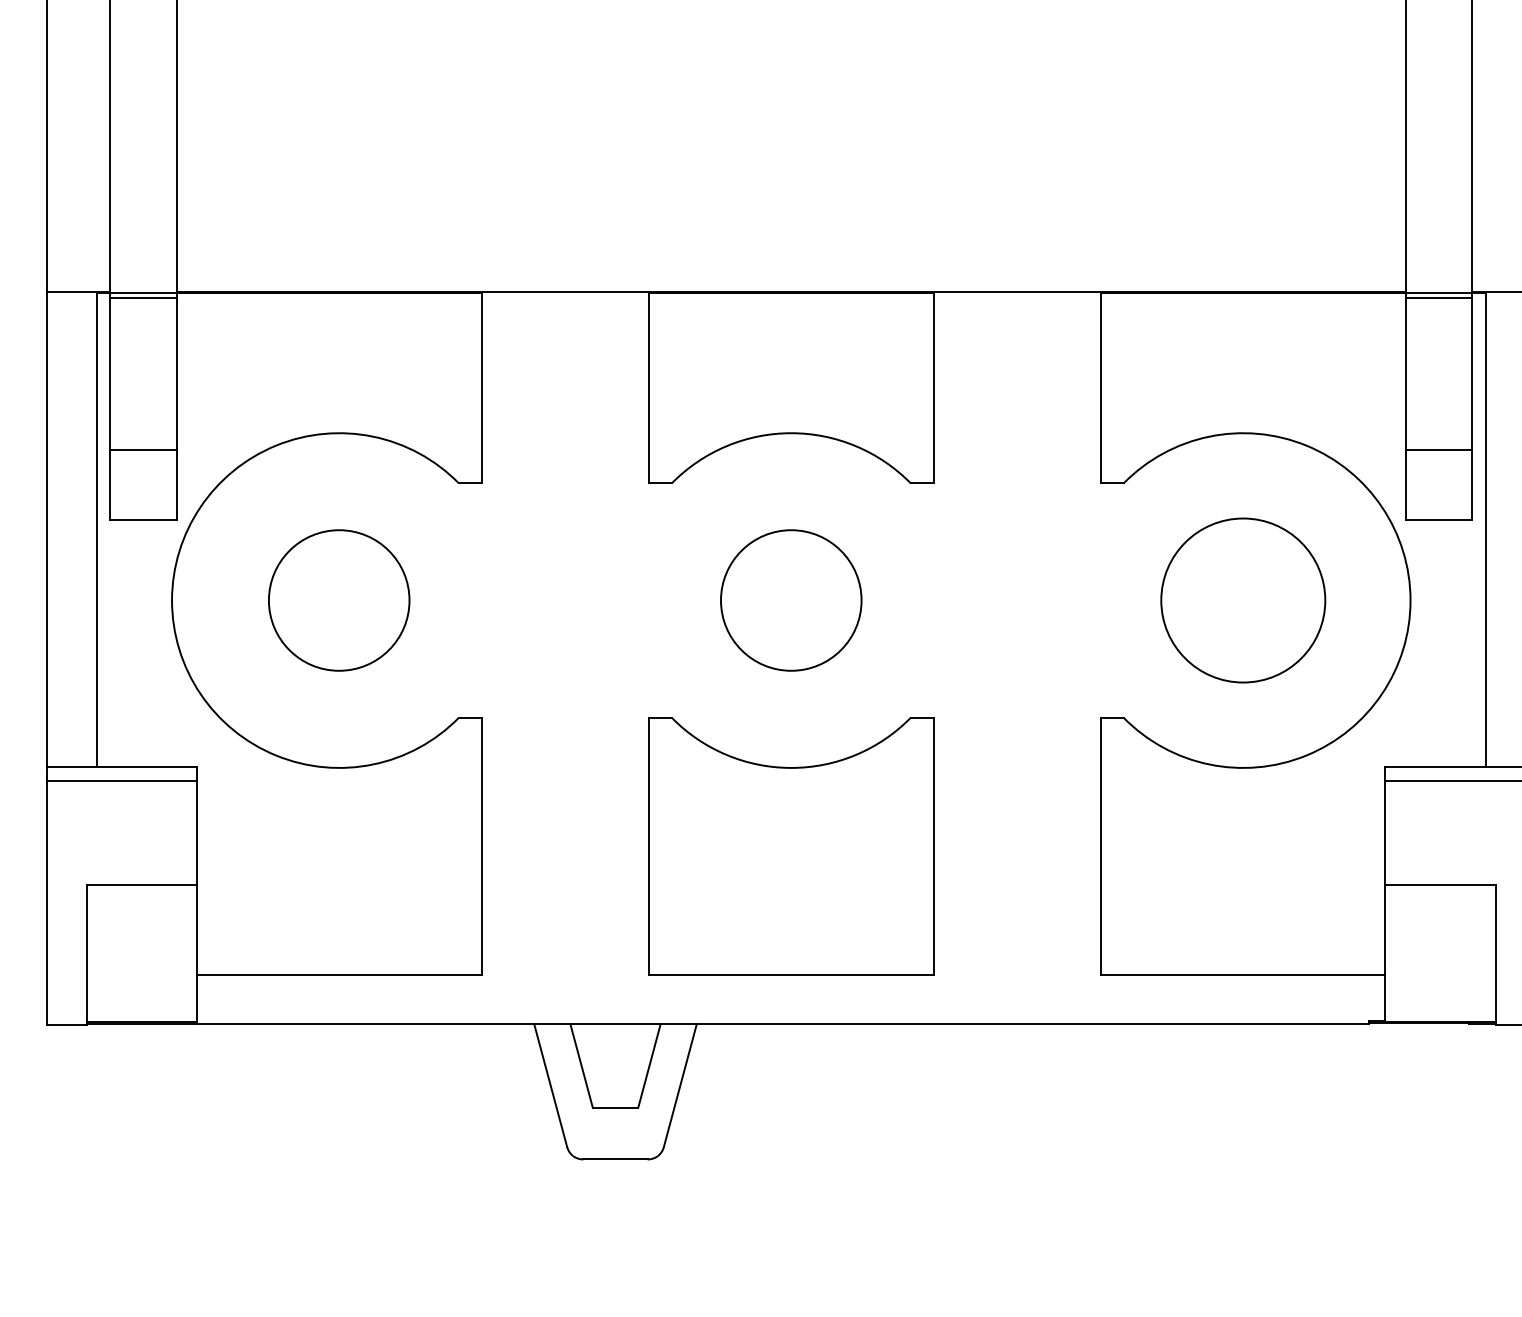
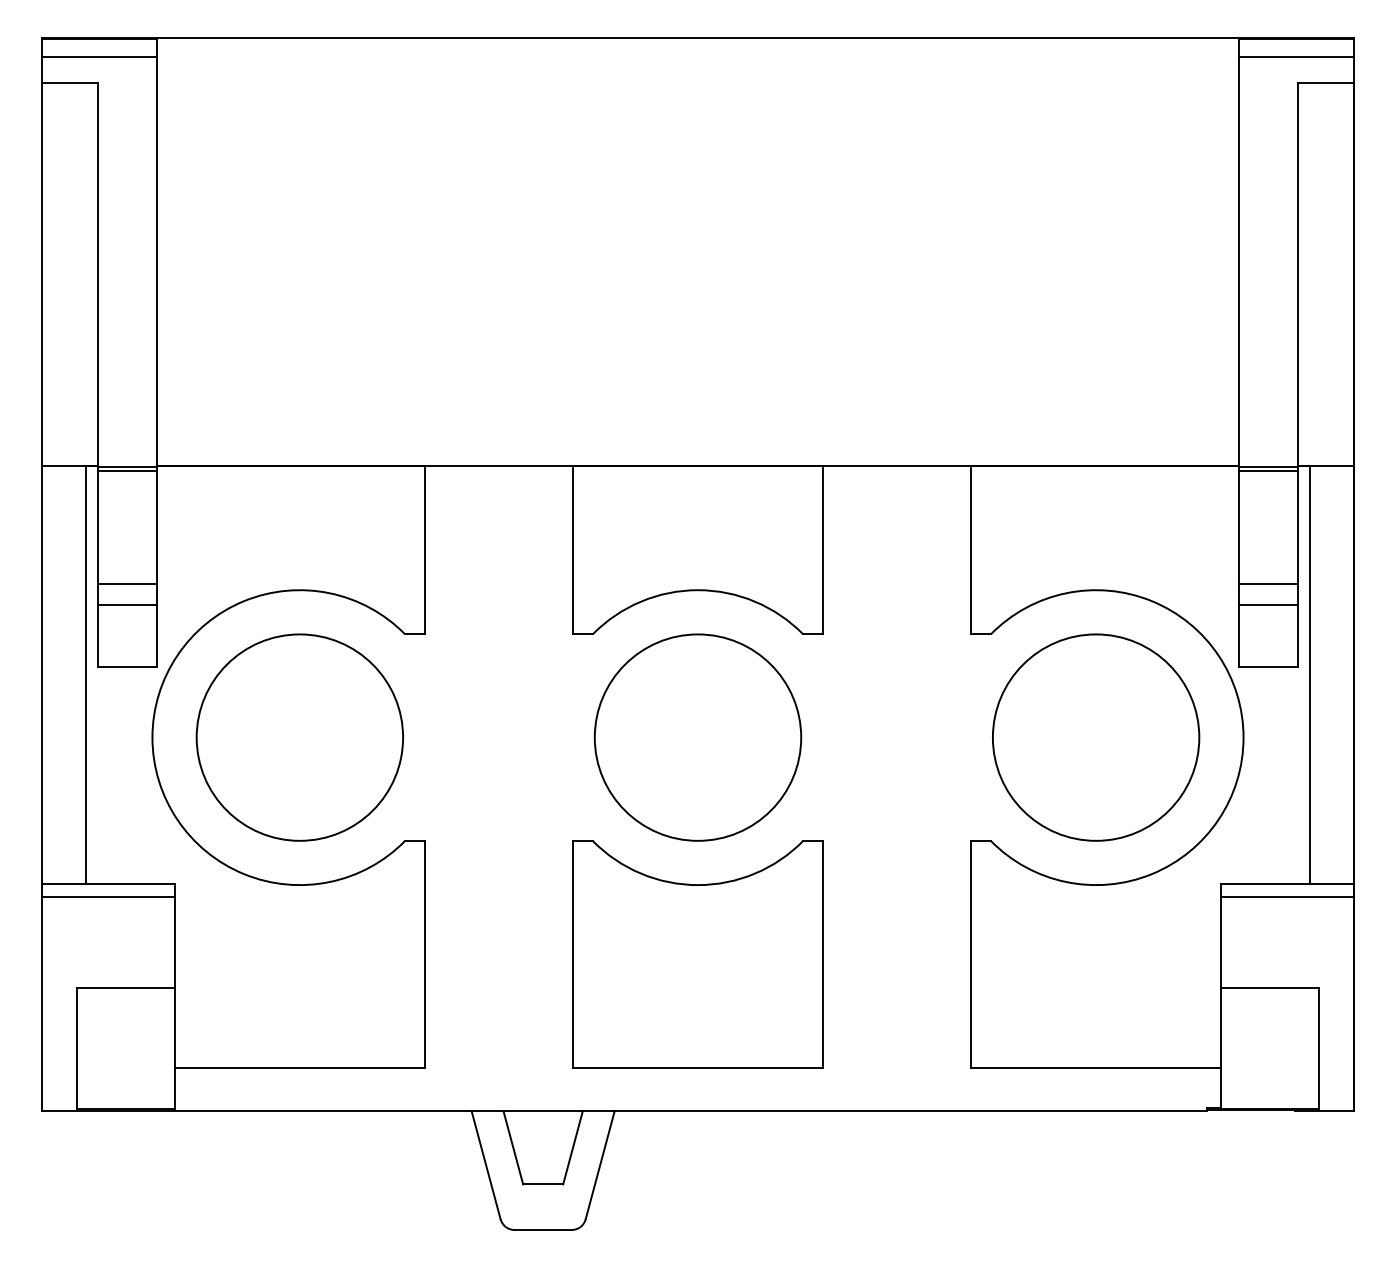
line: (142, 426) -> (126, 584), added
line: (1438, 426) -> (1268, 584), added
circle: (338, 600) -> (299, 737), size x1.67
circle: (790, 600) -> (697, 737), size x1.67
circle: (1243, 600) -> (1096, 737), size x1.43

